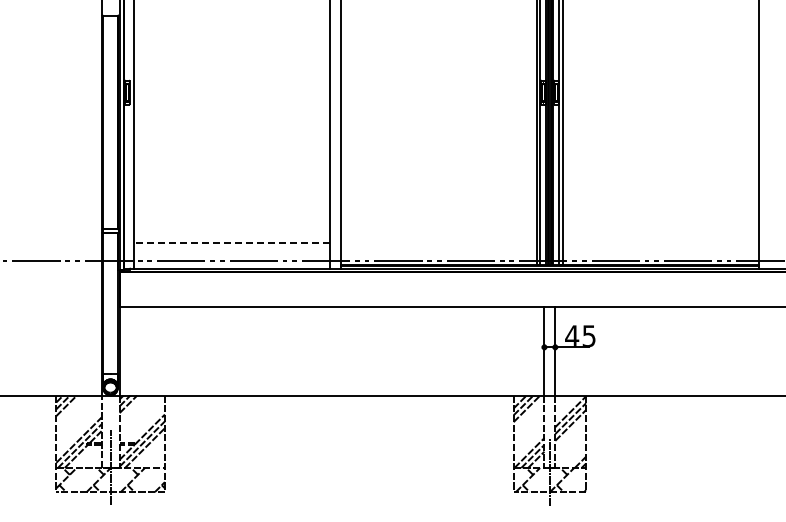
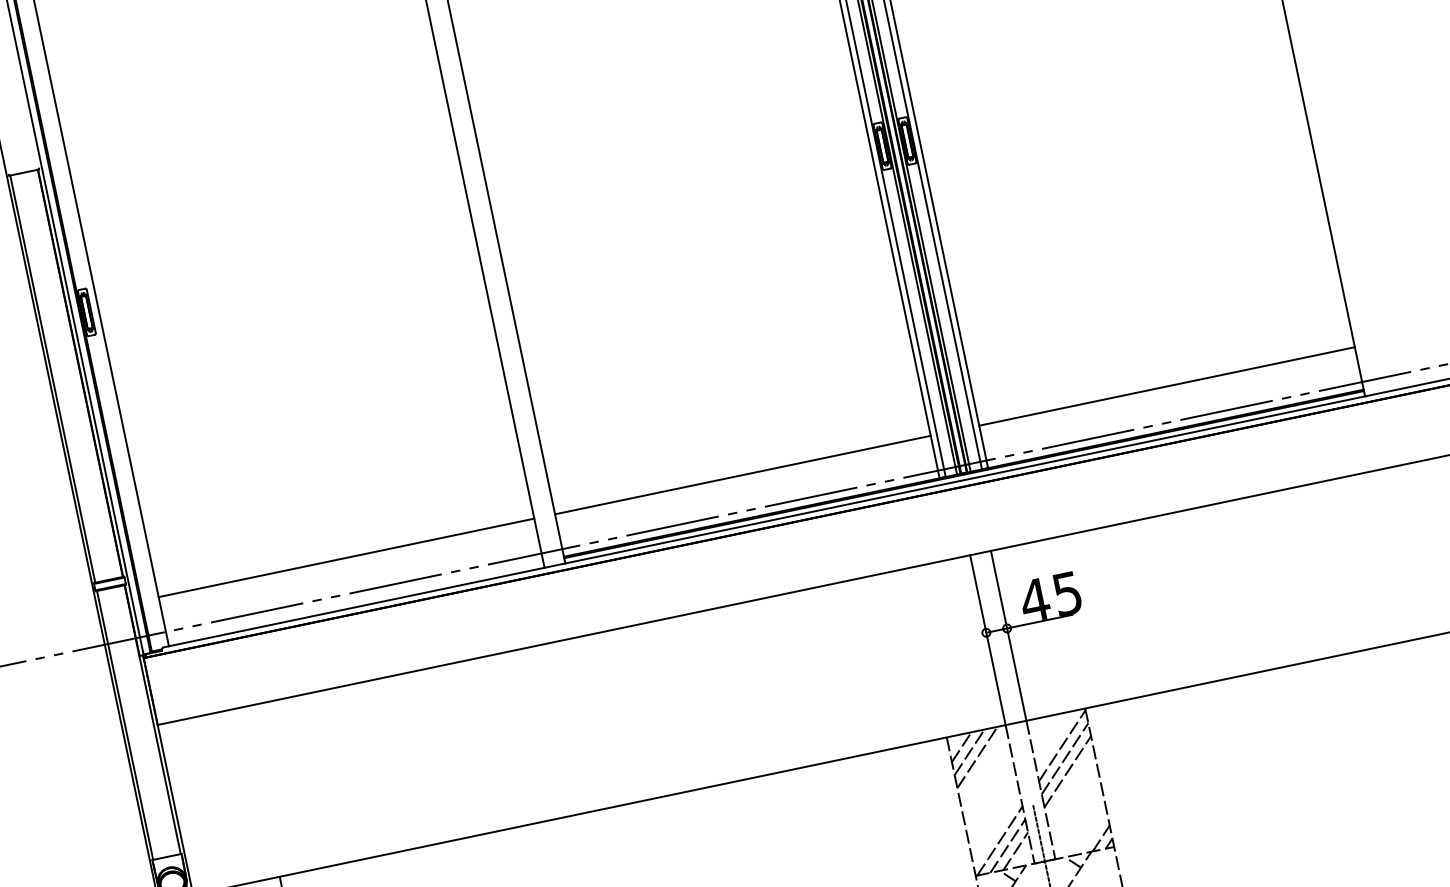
line: (231, 242) -> (345, 557), dashed -> solid
line: (438, 242) -> (741, 474), added
line: (660, 242) -> (1166, 385), added

